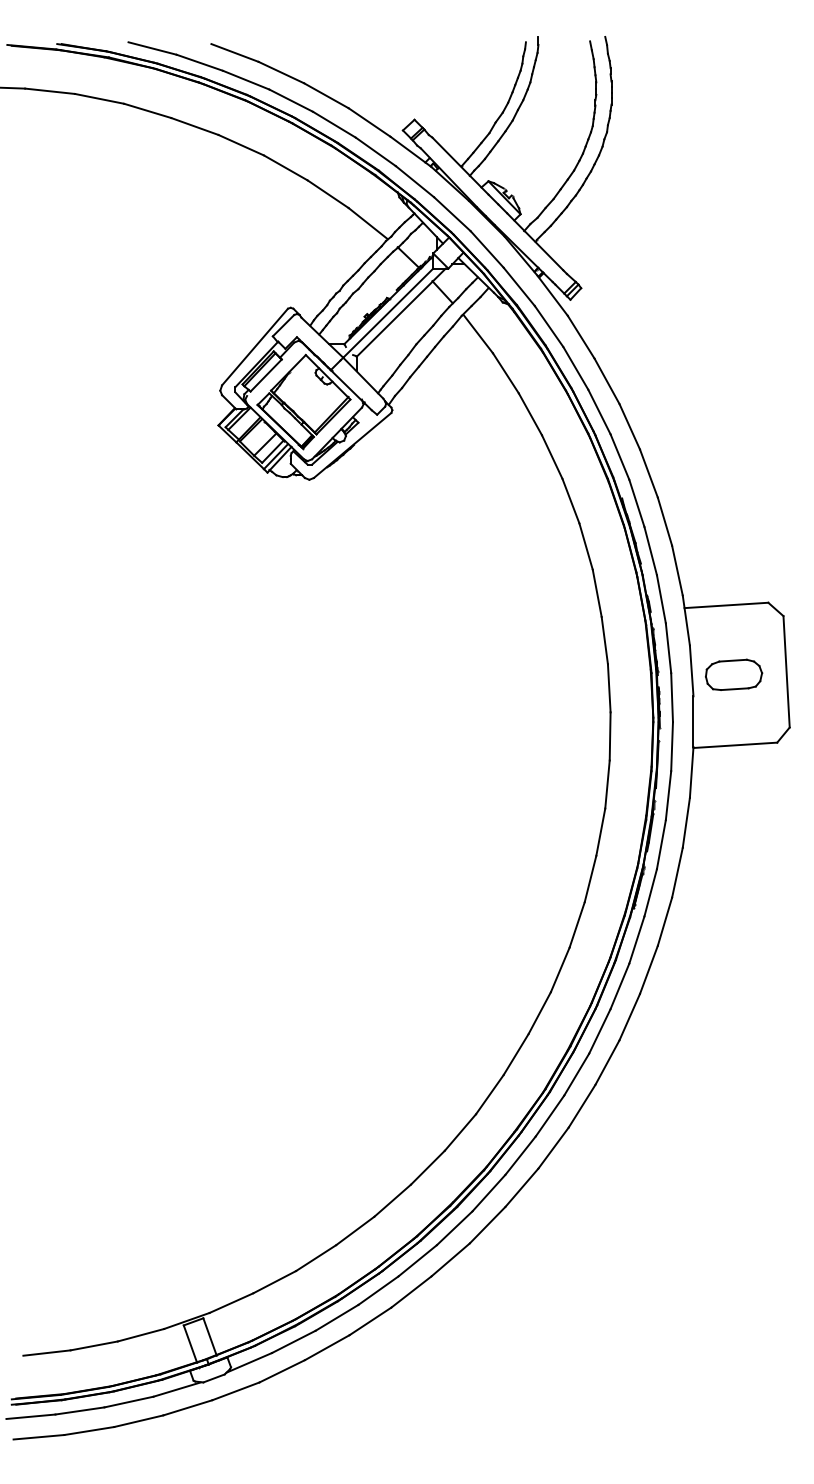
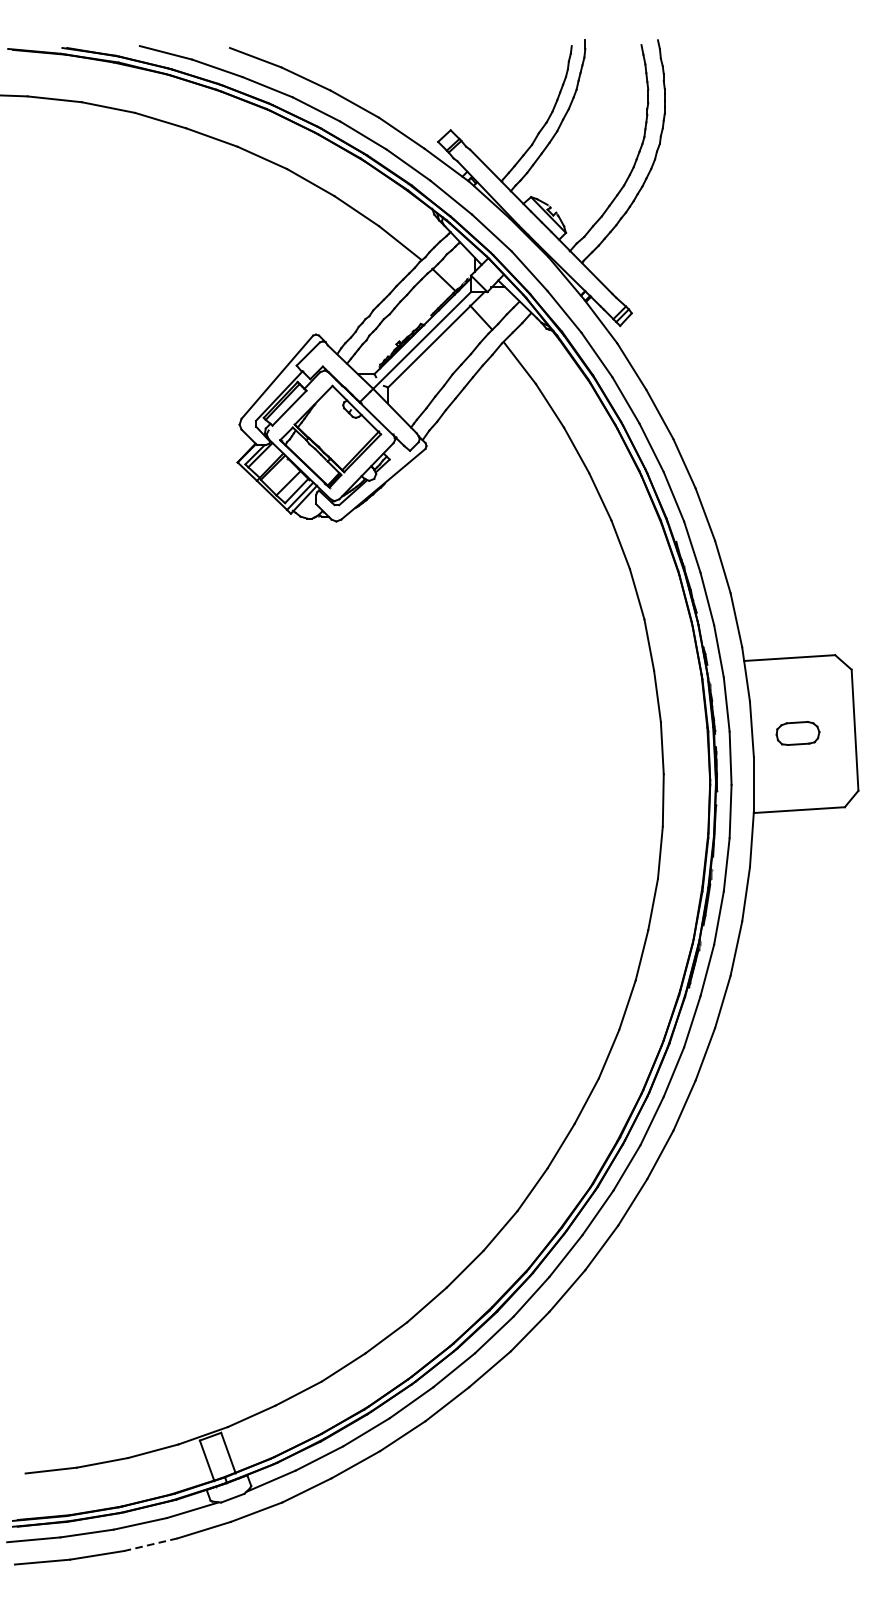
part: (734, 674) -> (798, 733), size x0.7
line: (138, 1421) -> (150, 1544), solid -> dashed

